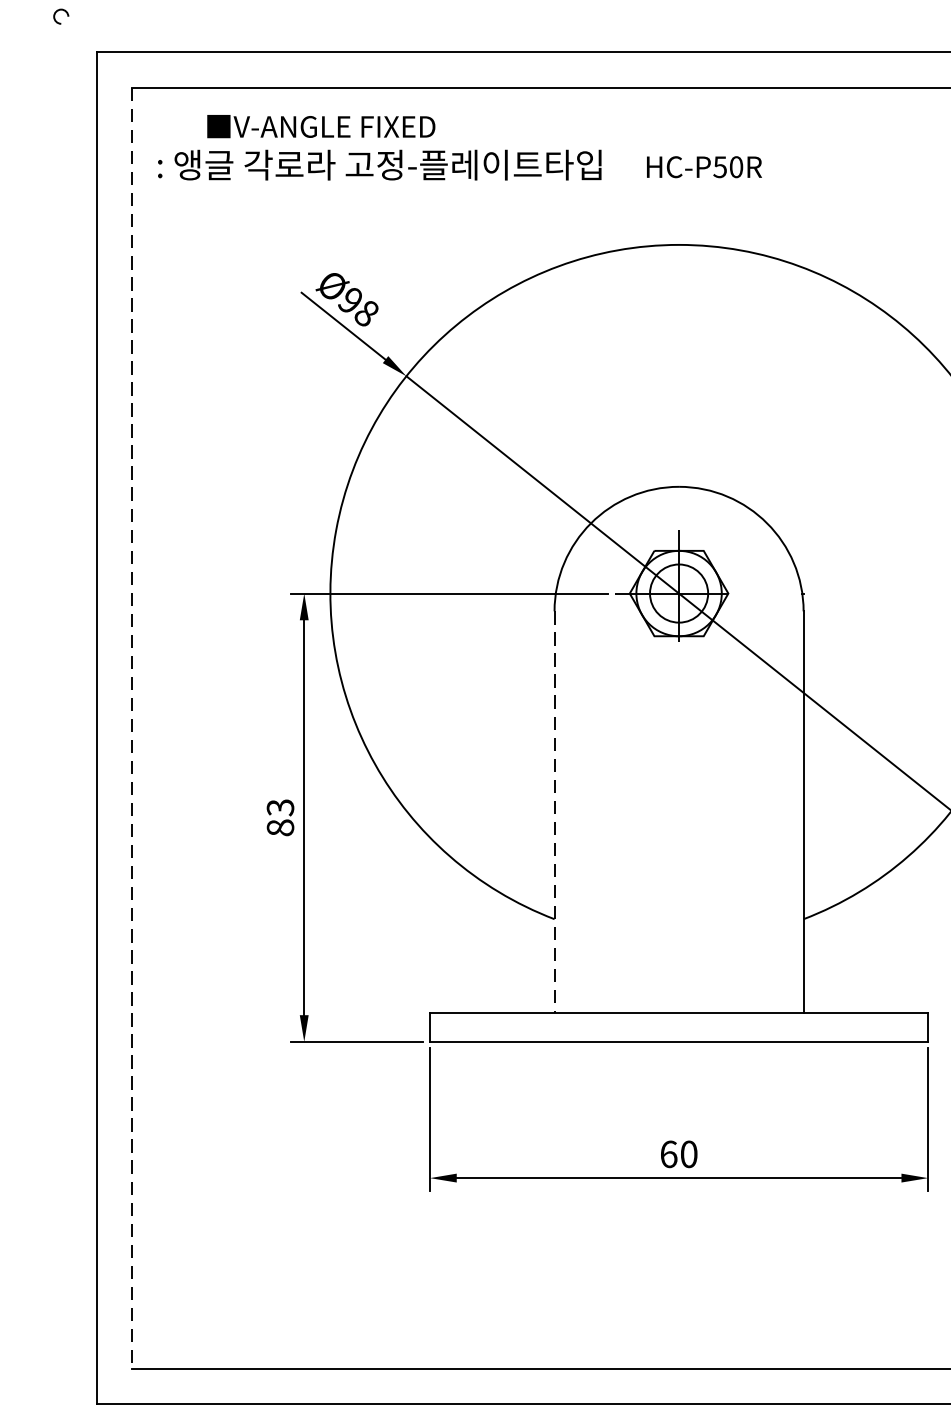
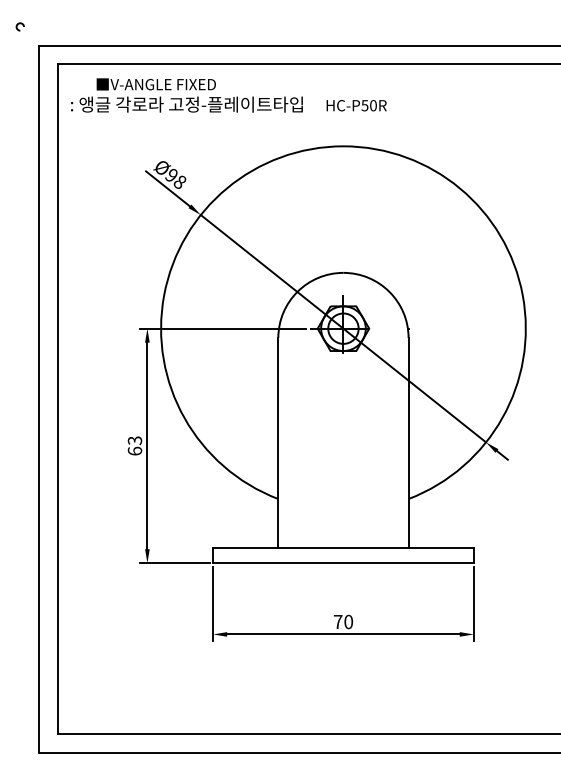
line: (132, 728) -> (57, 399), dashed -> solid
line: (554, 813) -> (278, 443), dashed -> solid
text: (279, 826) -> (134, 450), 83 -> 63
text: (667, 1153) -> (337, 621), 60 -> 70

